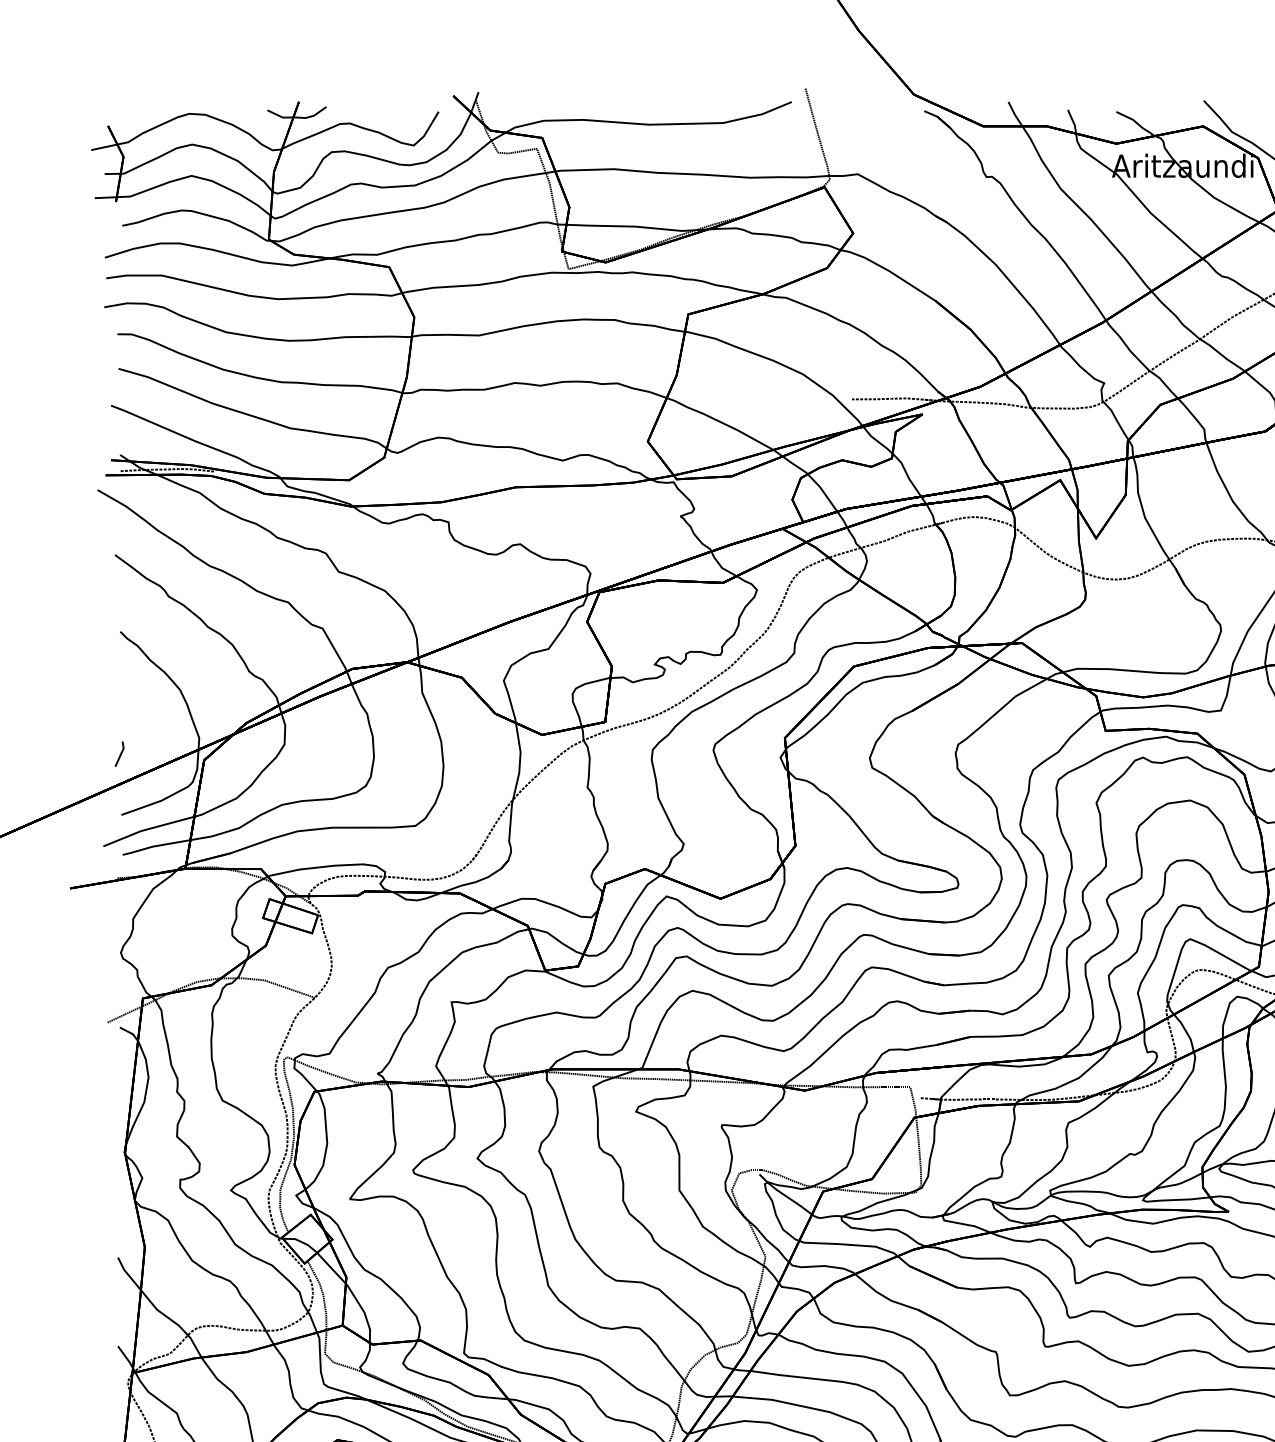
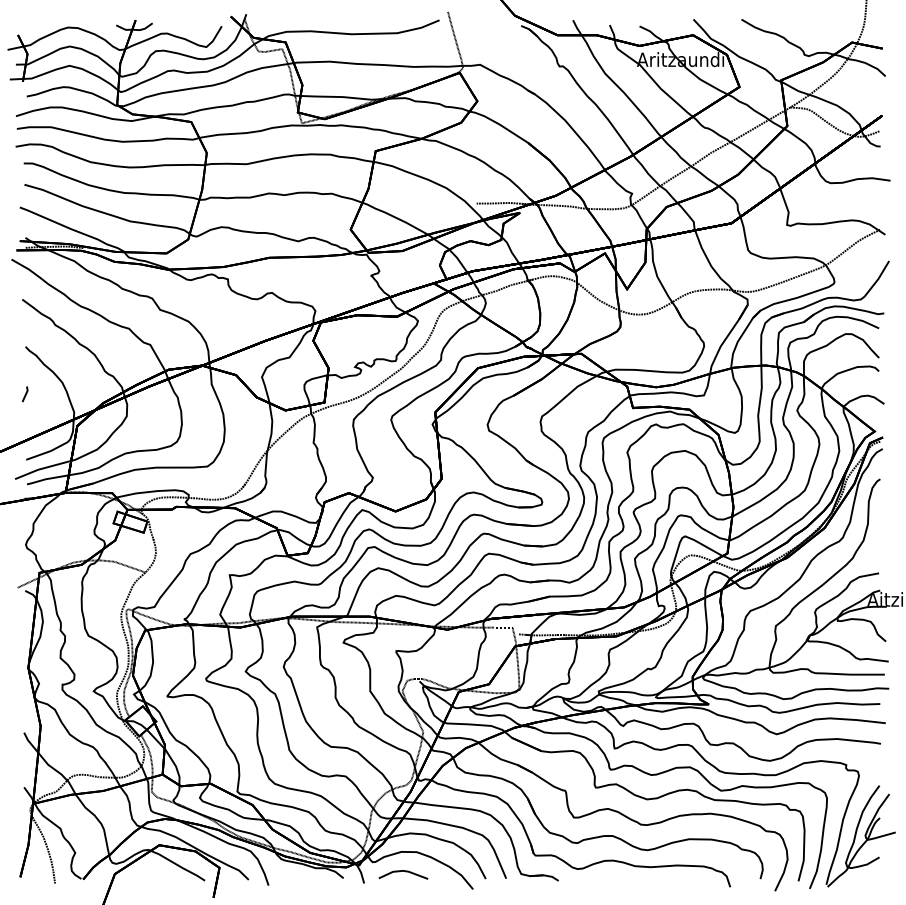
line: (118, 754) -> (24, 394), moved

